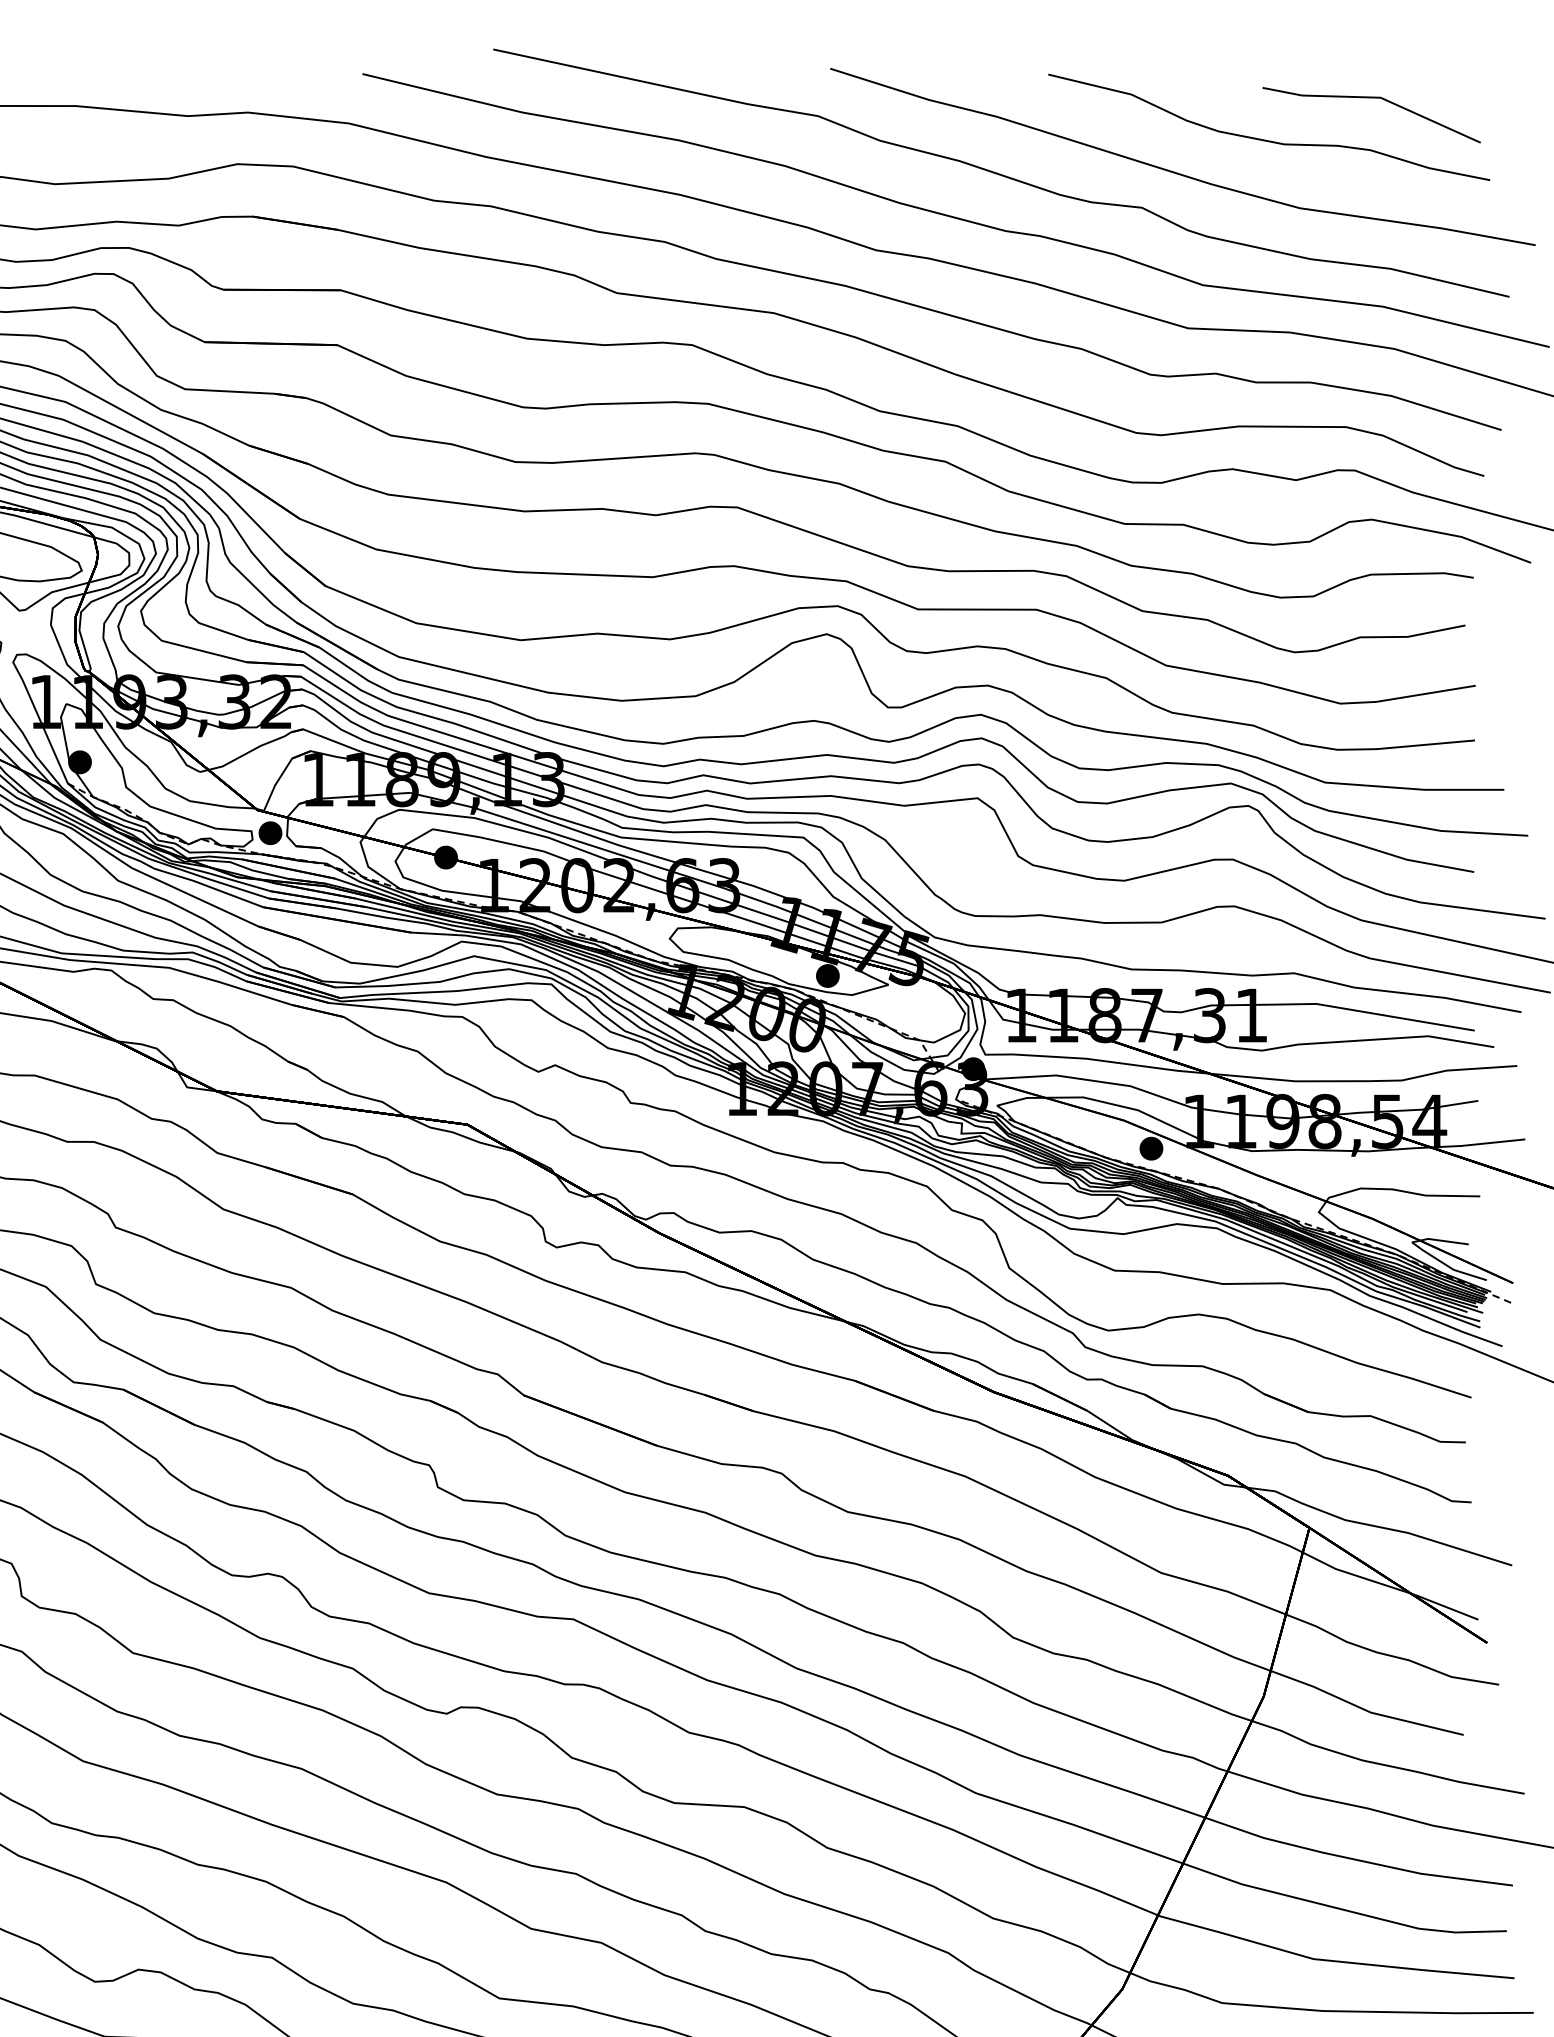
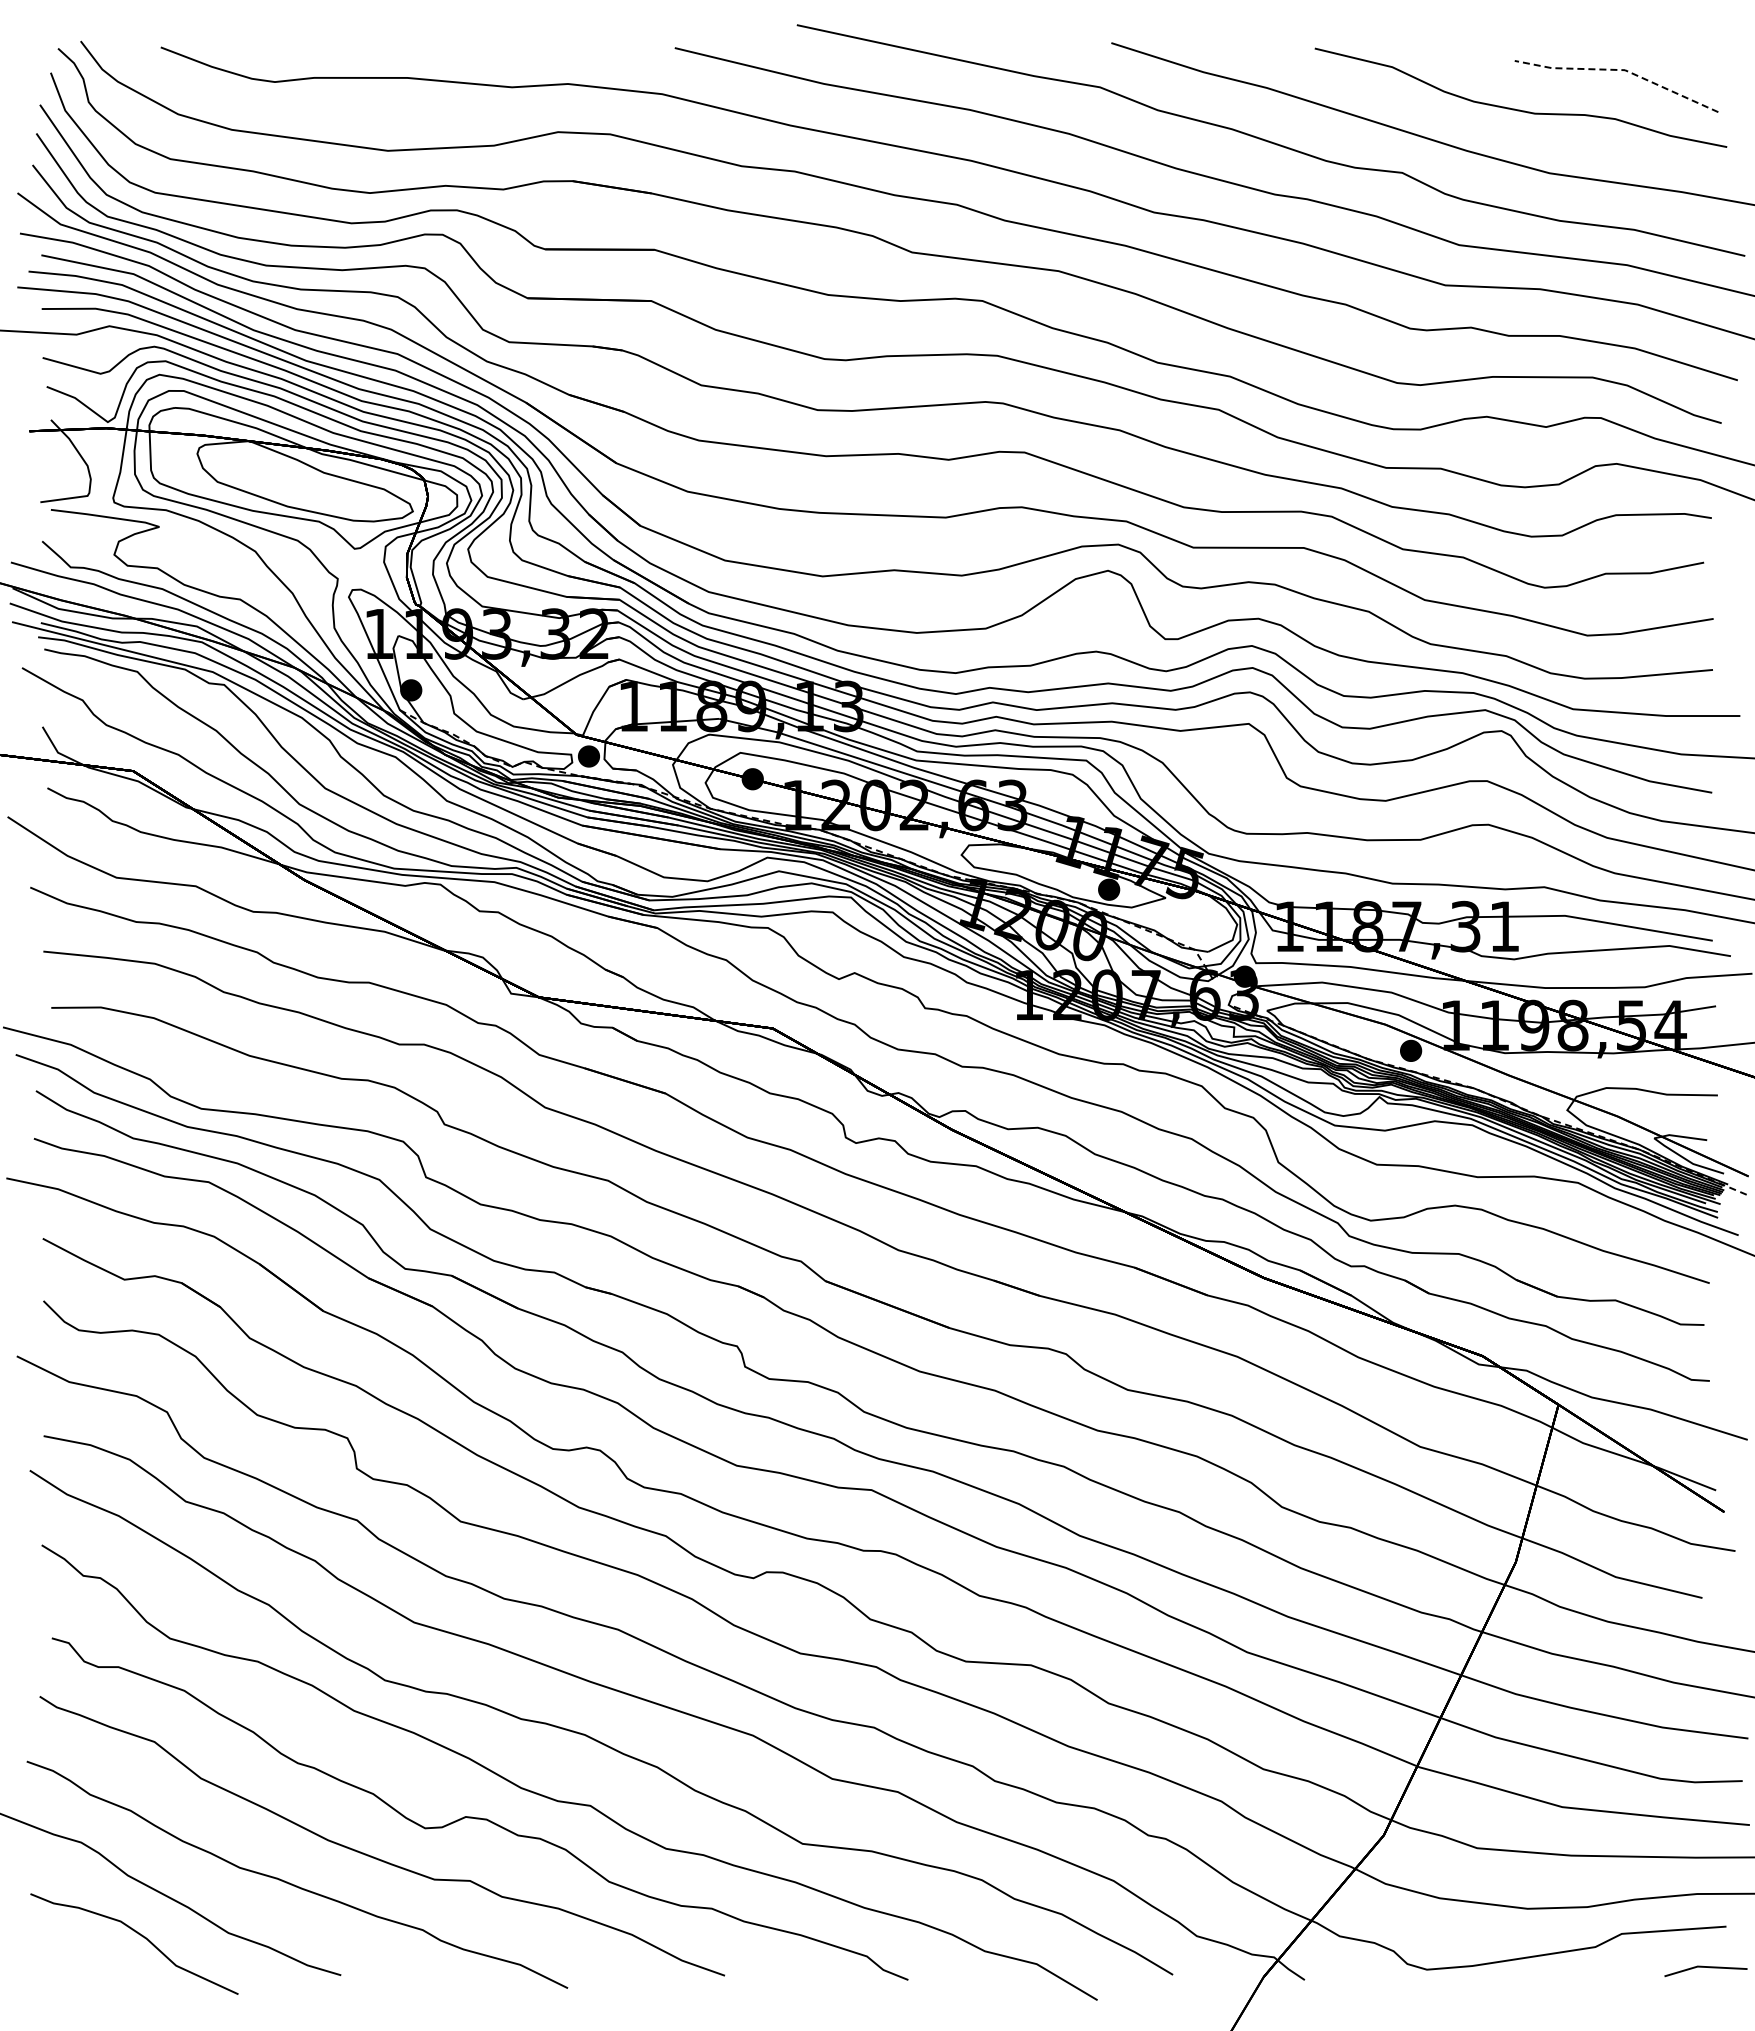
line: (1375, 98) -> (1620, 70), solid -> dashed

